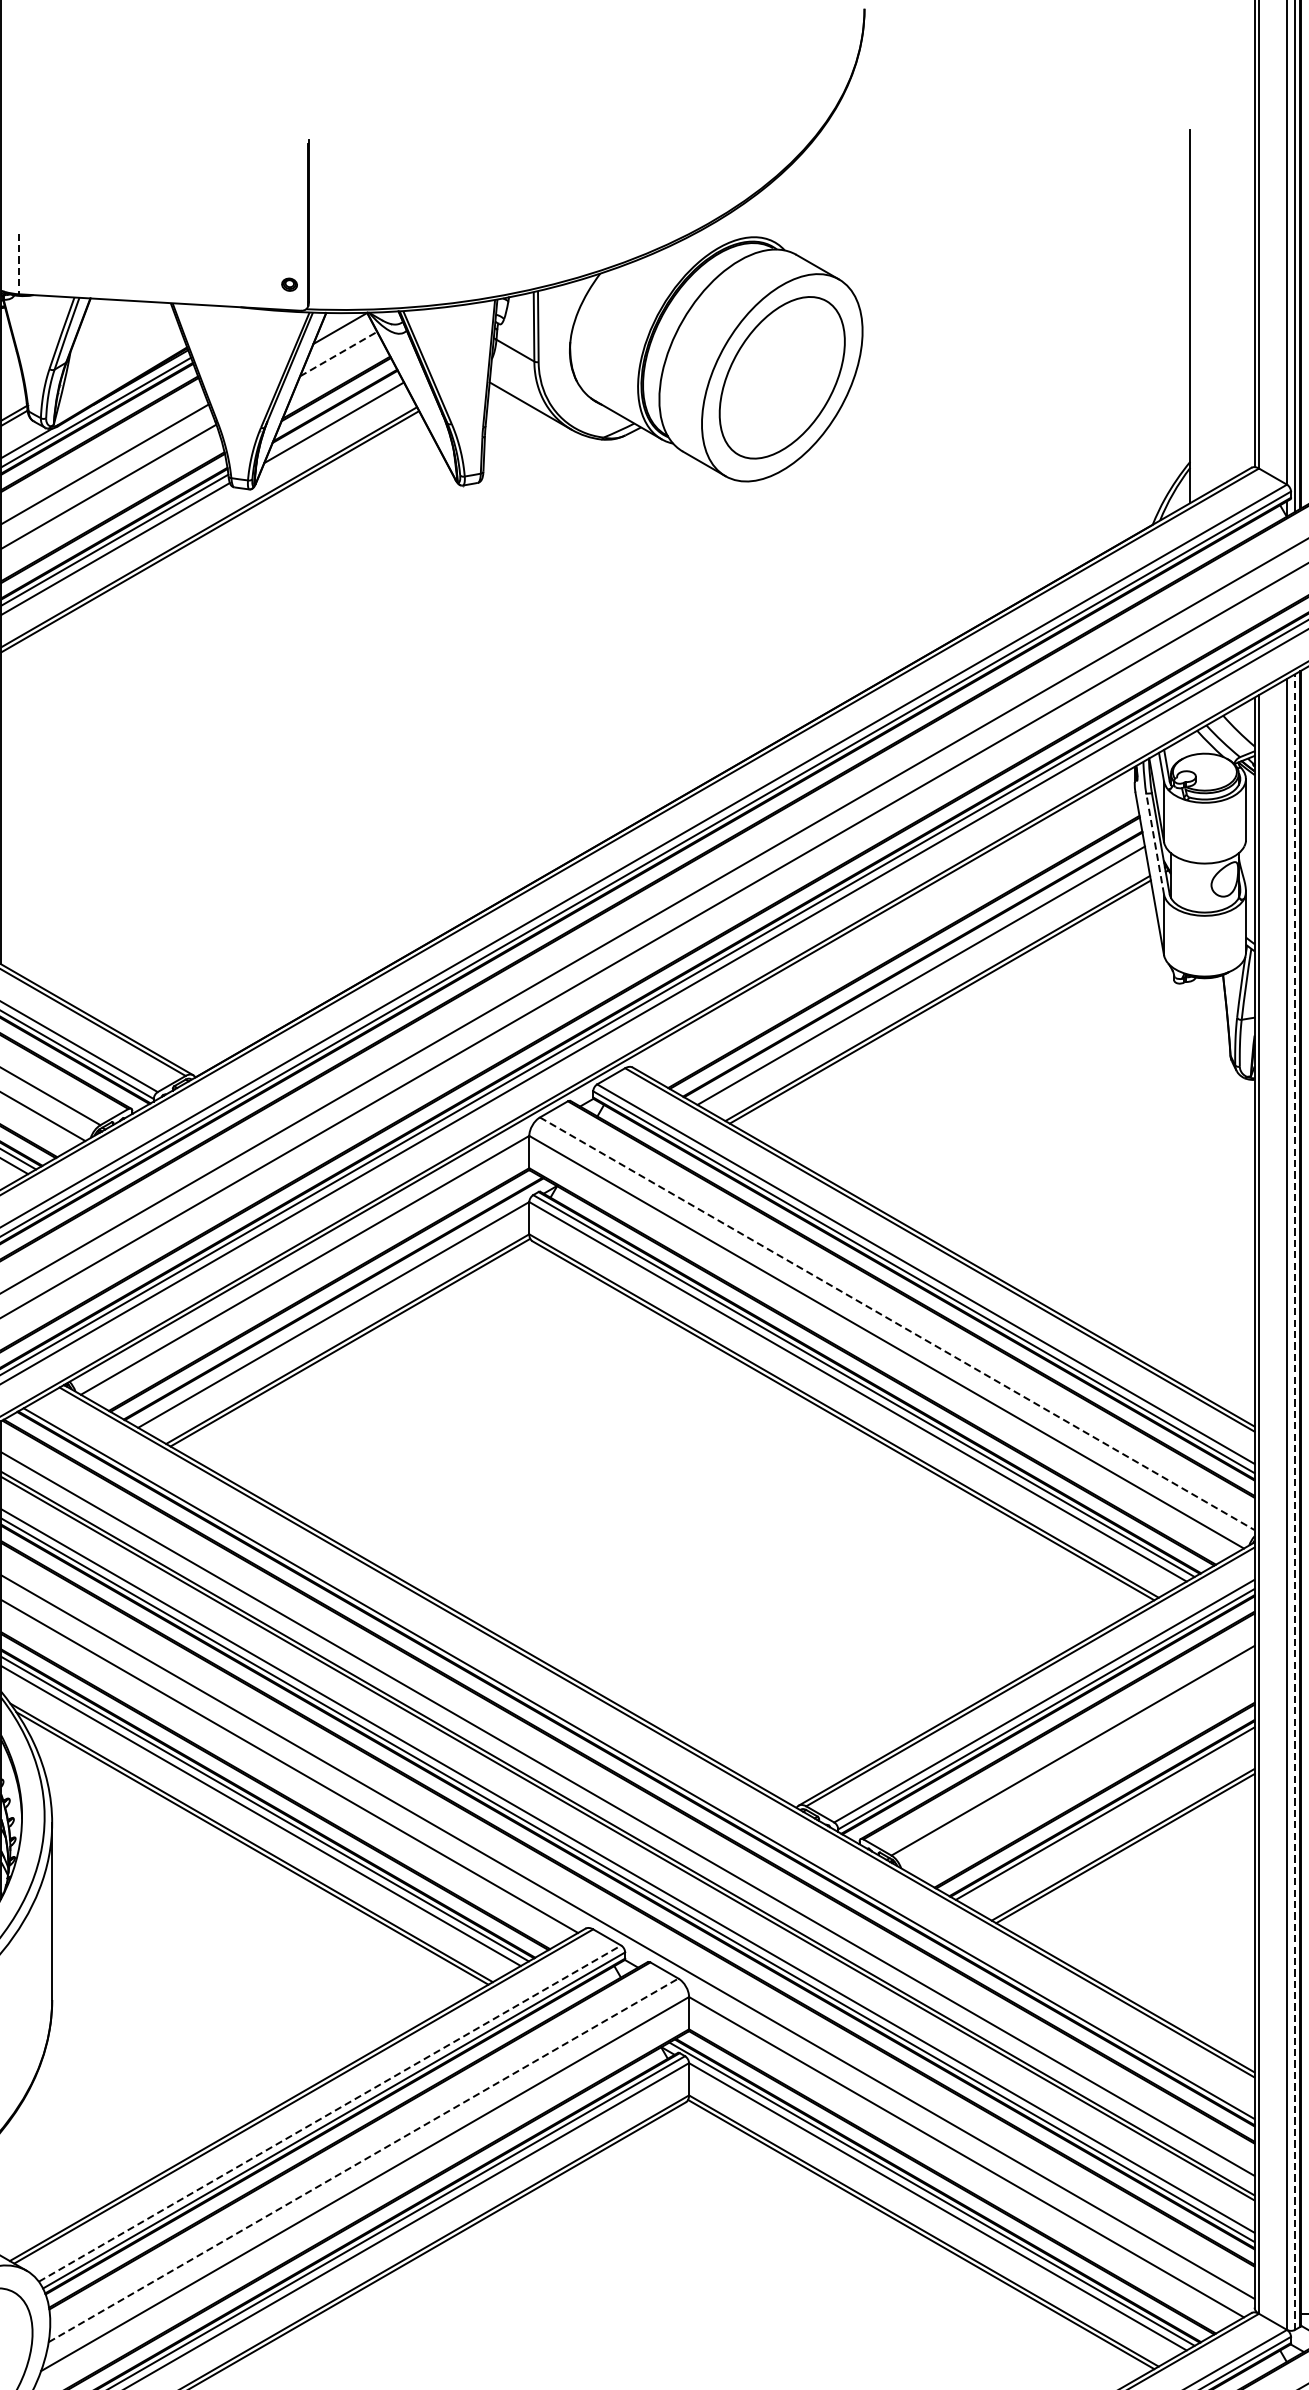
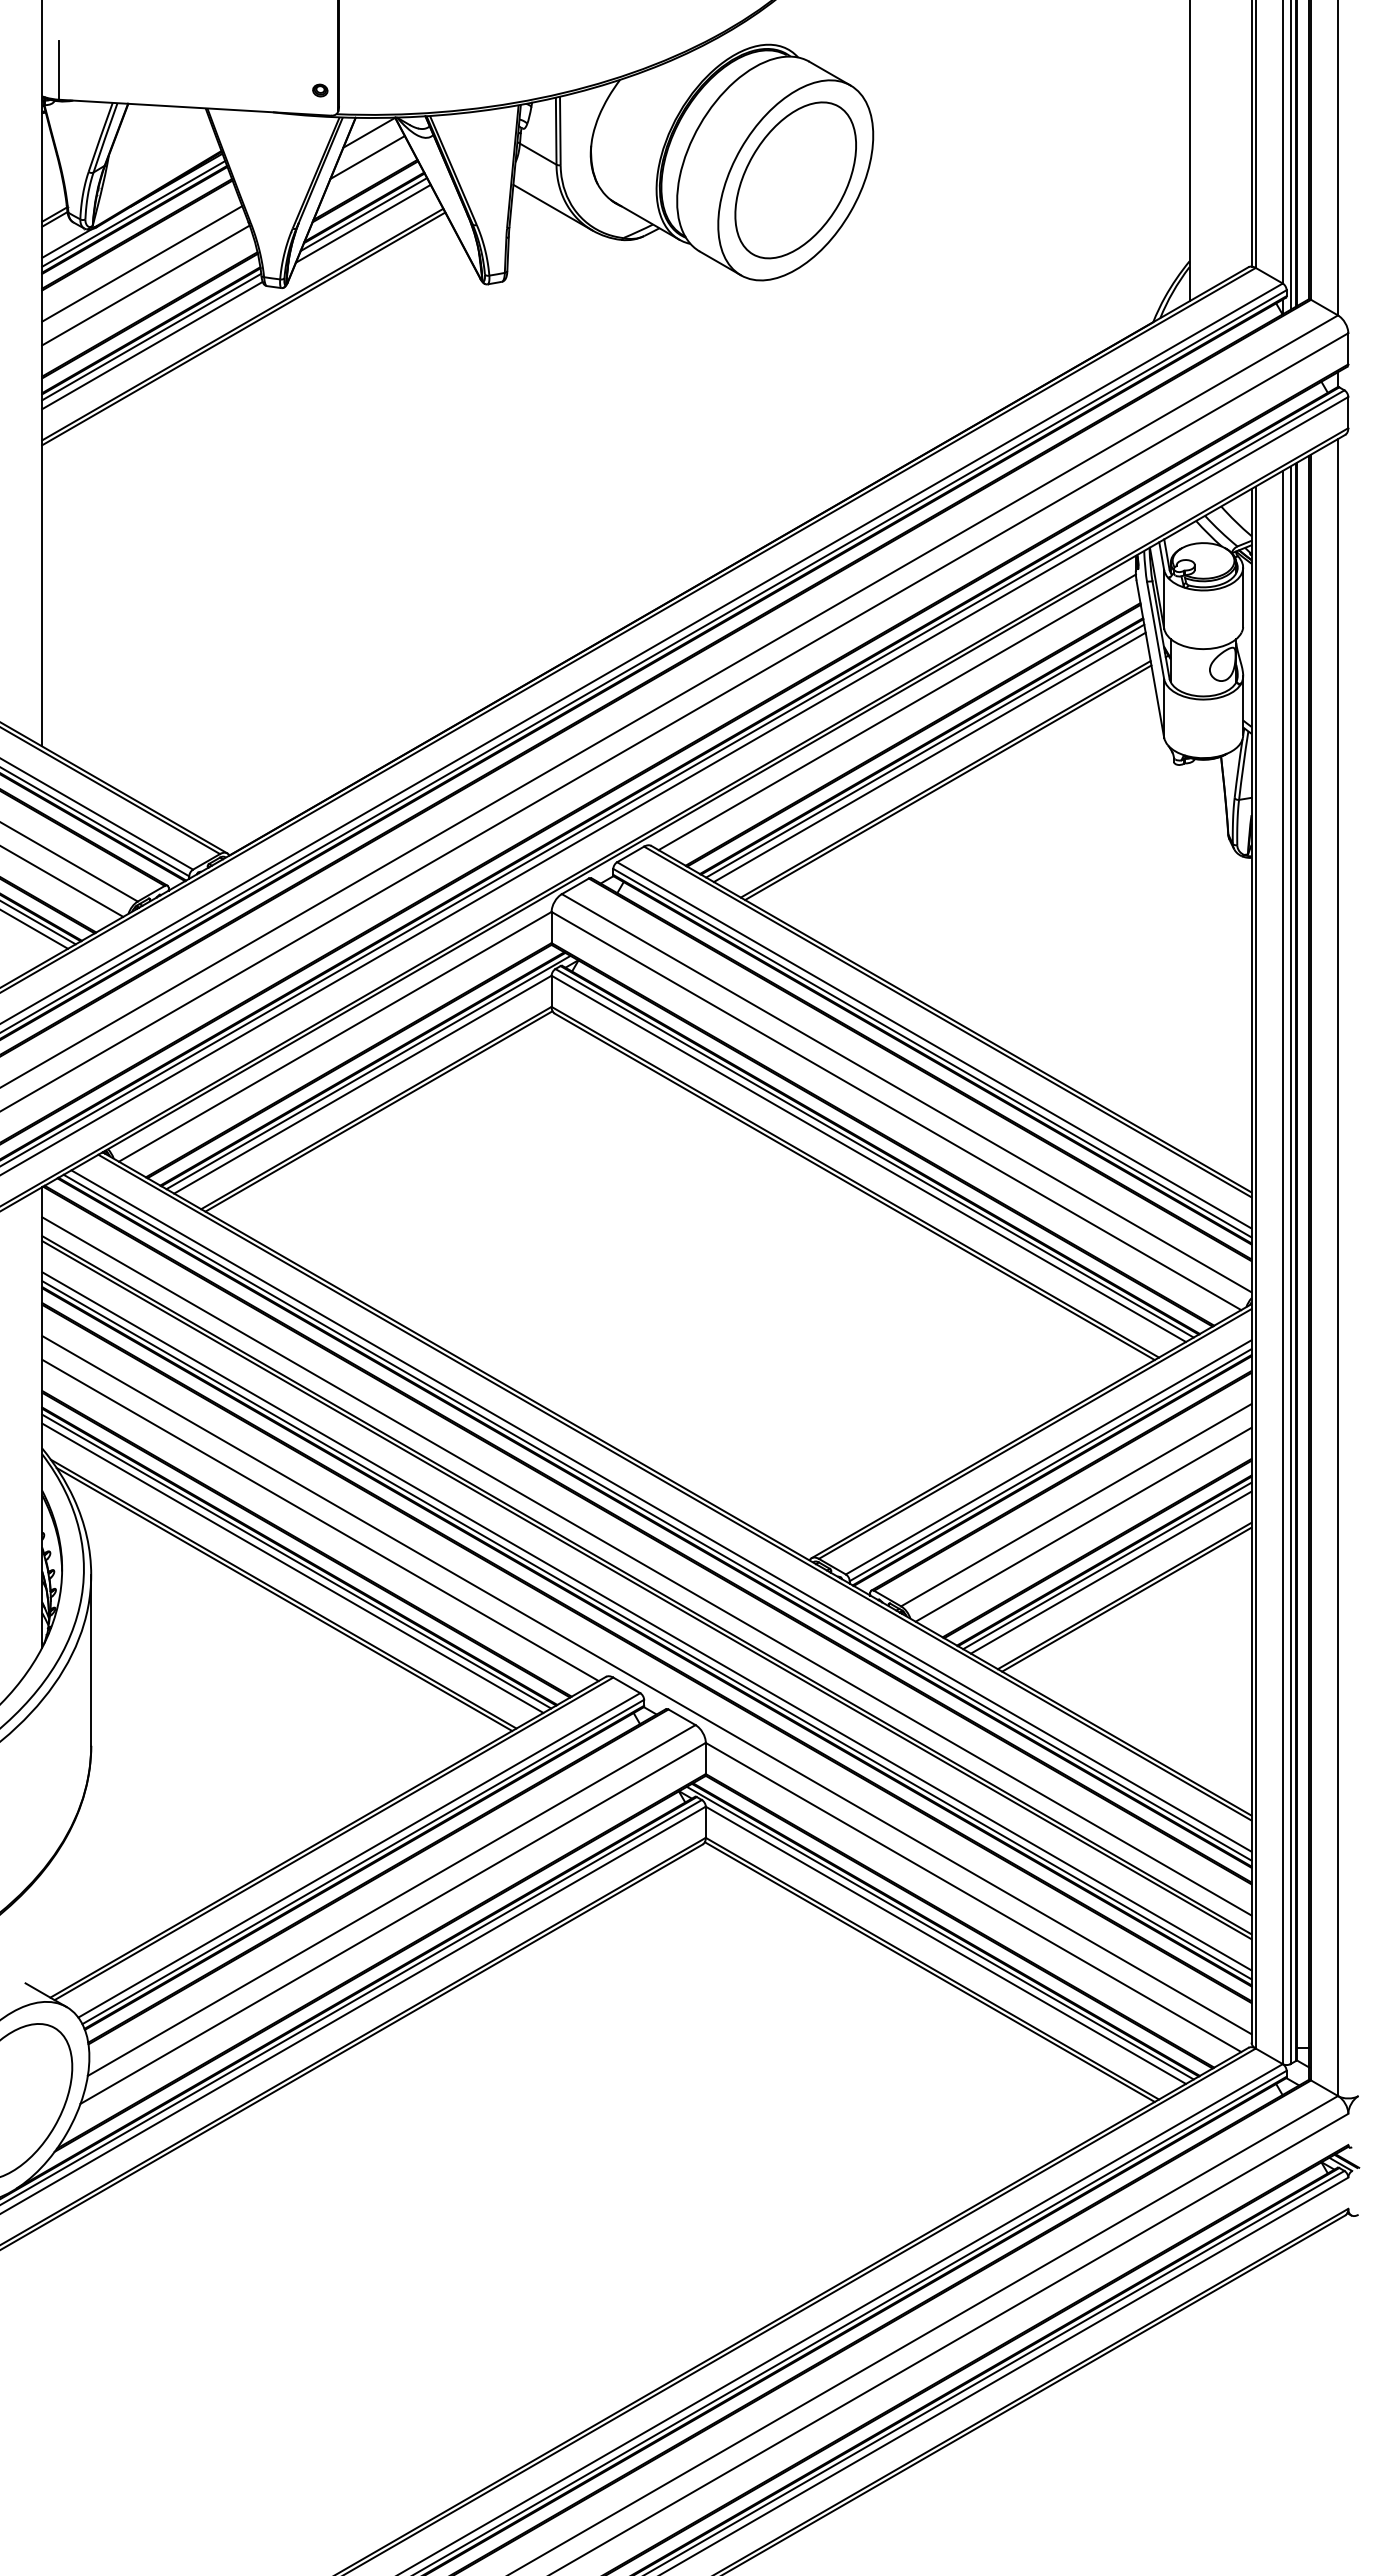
line: (19, 263) -> (59, 70), dashed -> solid
line: (338, 354) -> (367, 157), dashed -> solid
line: (334, 413) -> (363, 214), added
line: (1155, 843) -> (1155, 629), dashed -> solid
line: (886, 929) -> (896, 712), added
line: (916, 968) -> (925, 750), added
line: (339, 1302) -> (368, 1072), added
line: (898, 1324) -> (907, 1093), dashed -> solid
line: (1294, 1502) -> (1290, 1265), dashed -> solid
line: (643, 1756) -> (661, 1510), added
line: (1080, 1770) -> (1083, 1524), added
line: (1108, 1820) -> (1110, 1572), added
line: (330, 2113) -> (359, 1855), dashed -> solid
line: (363, 2160) -> (391, 1900), dashed -> solid

